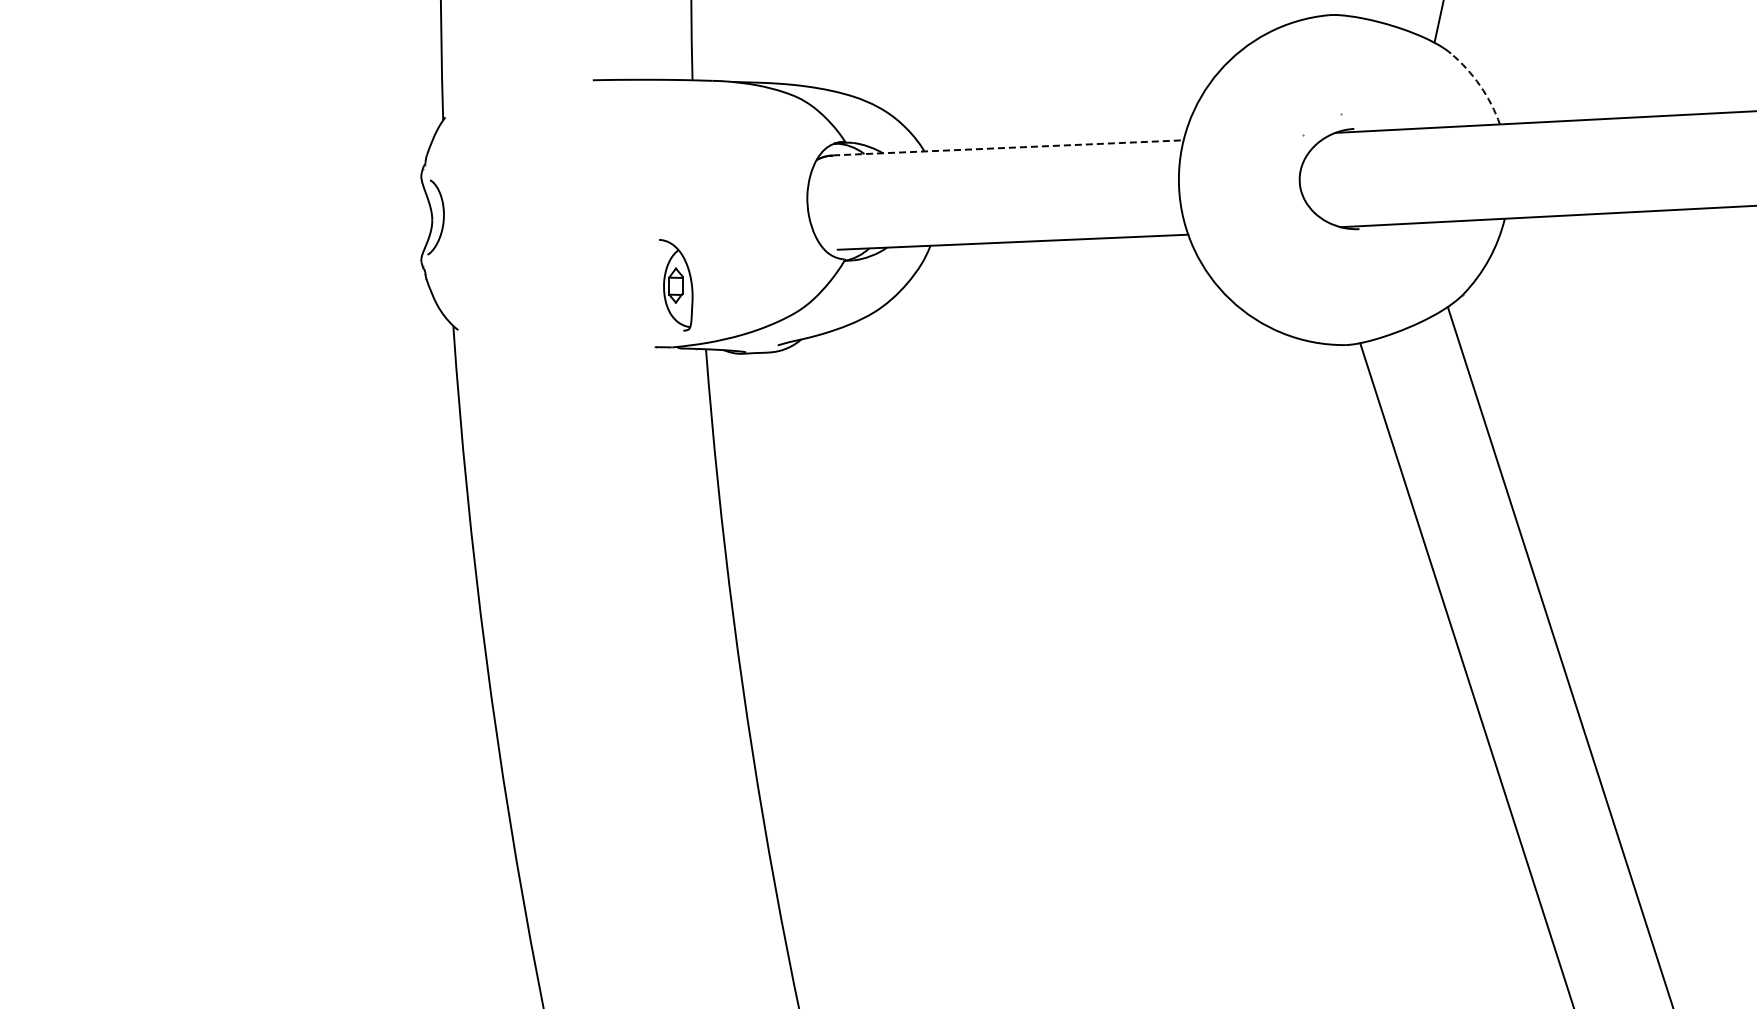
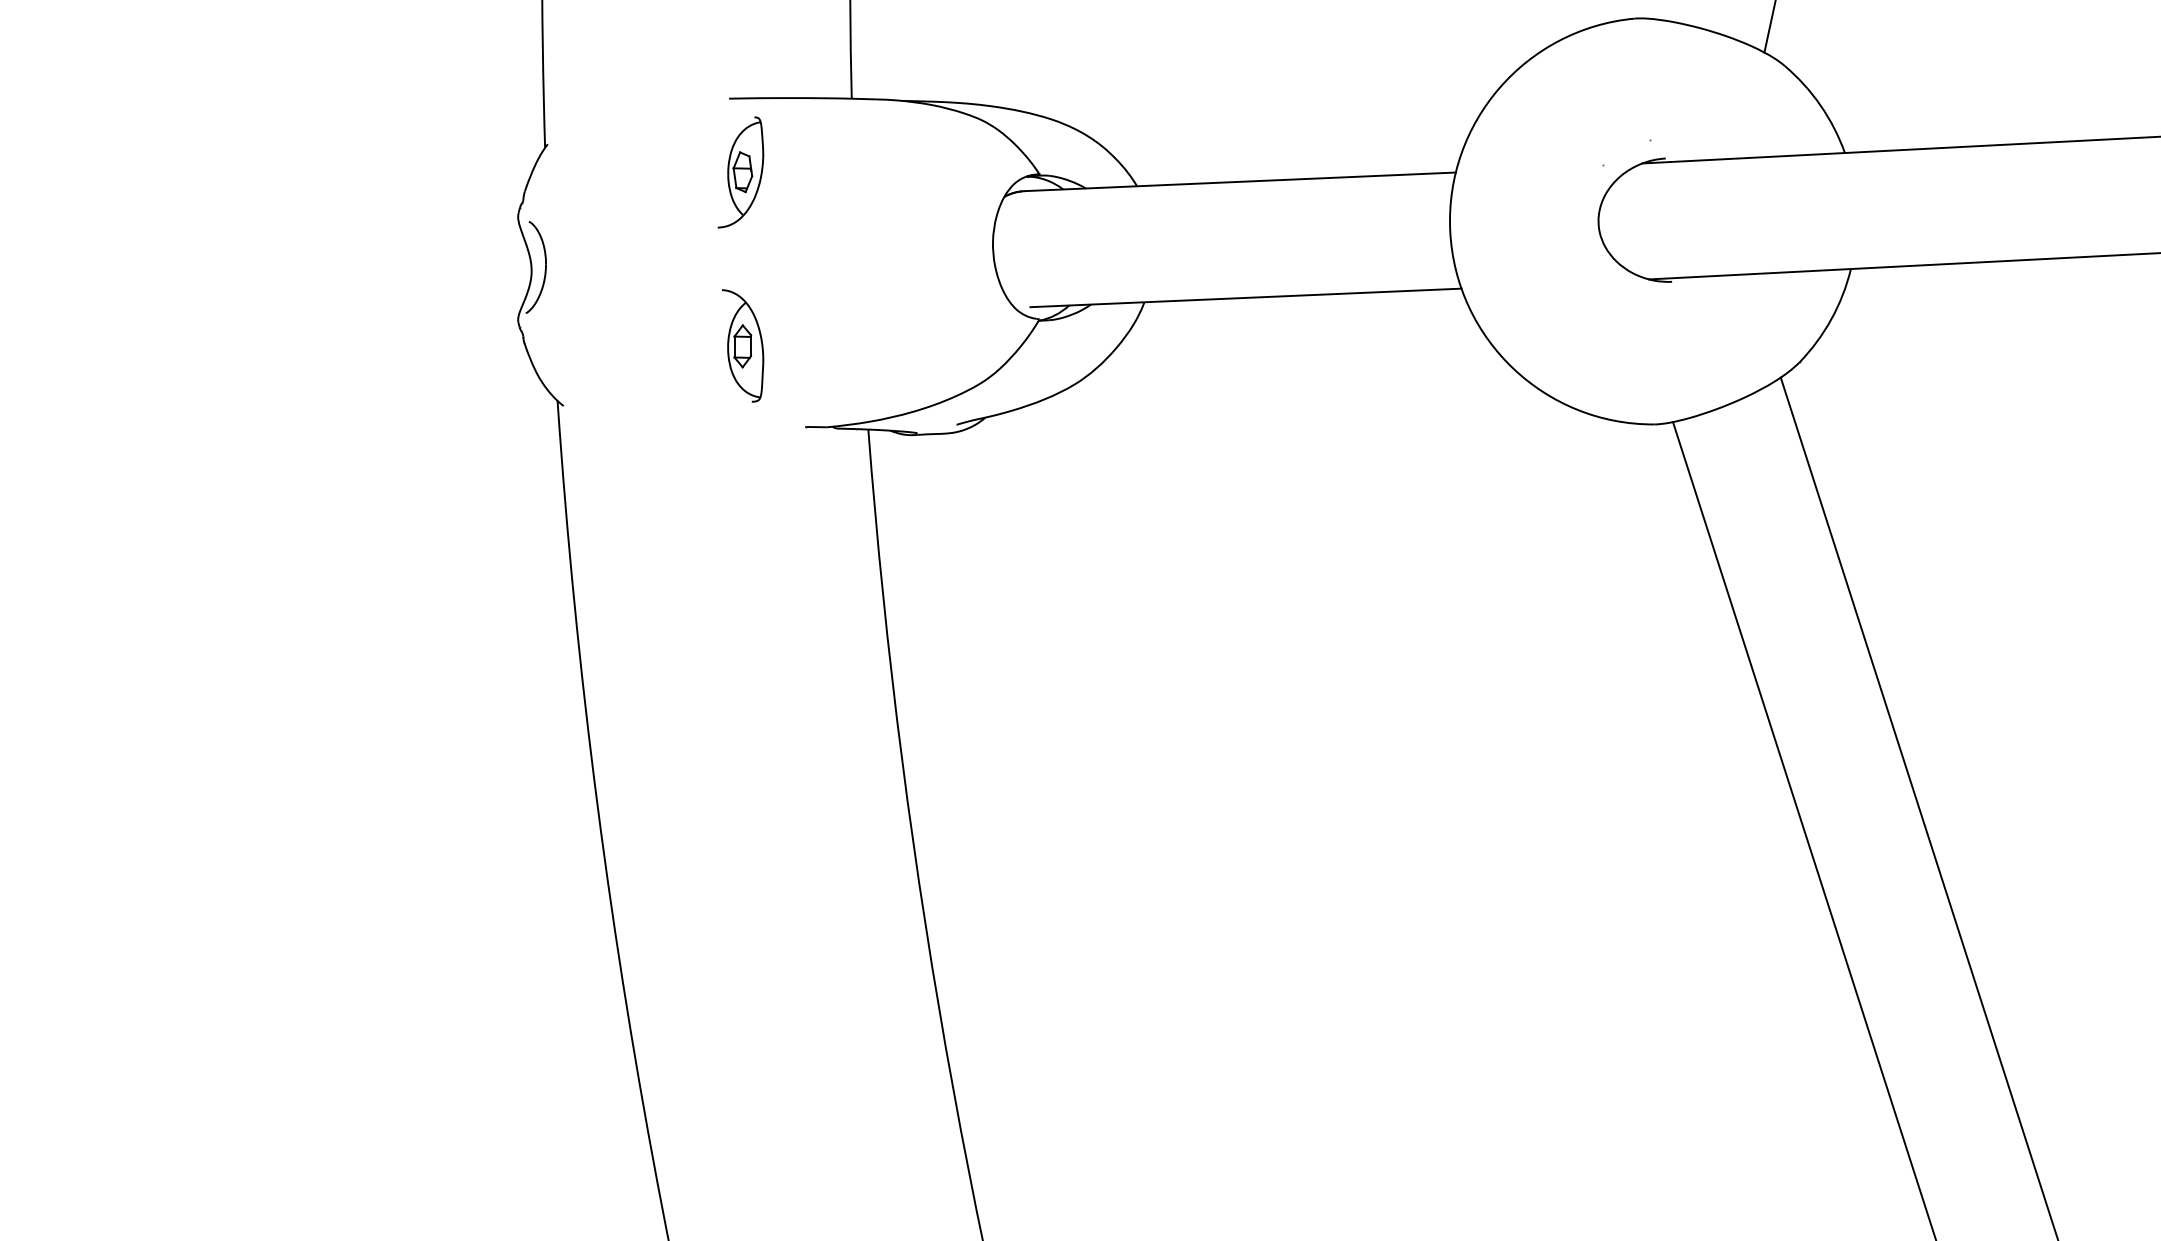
arc: (1480, 85) -> (1820, 105), dashed -> solid
part: (602, 139) -> (741, 171), added
line: (1008, 147) -> (1240, 181), dashed -> solid
part: (676, 285) -> (743, 346), moved

